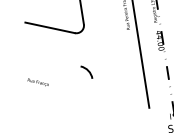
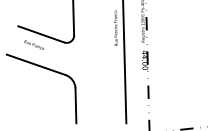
line: (48, 59) -> (35, 64), added
text: (37, 81) -> (33, 44), moved
line: (94, 96) -> (75, 105), added

